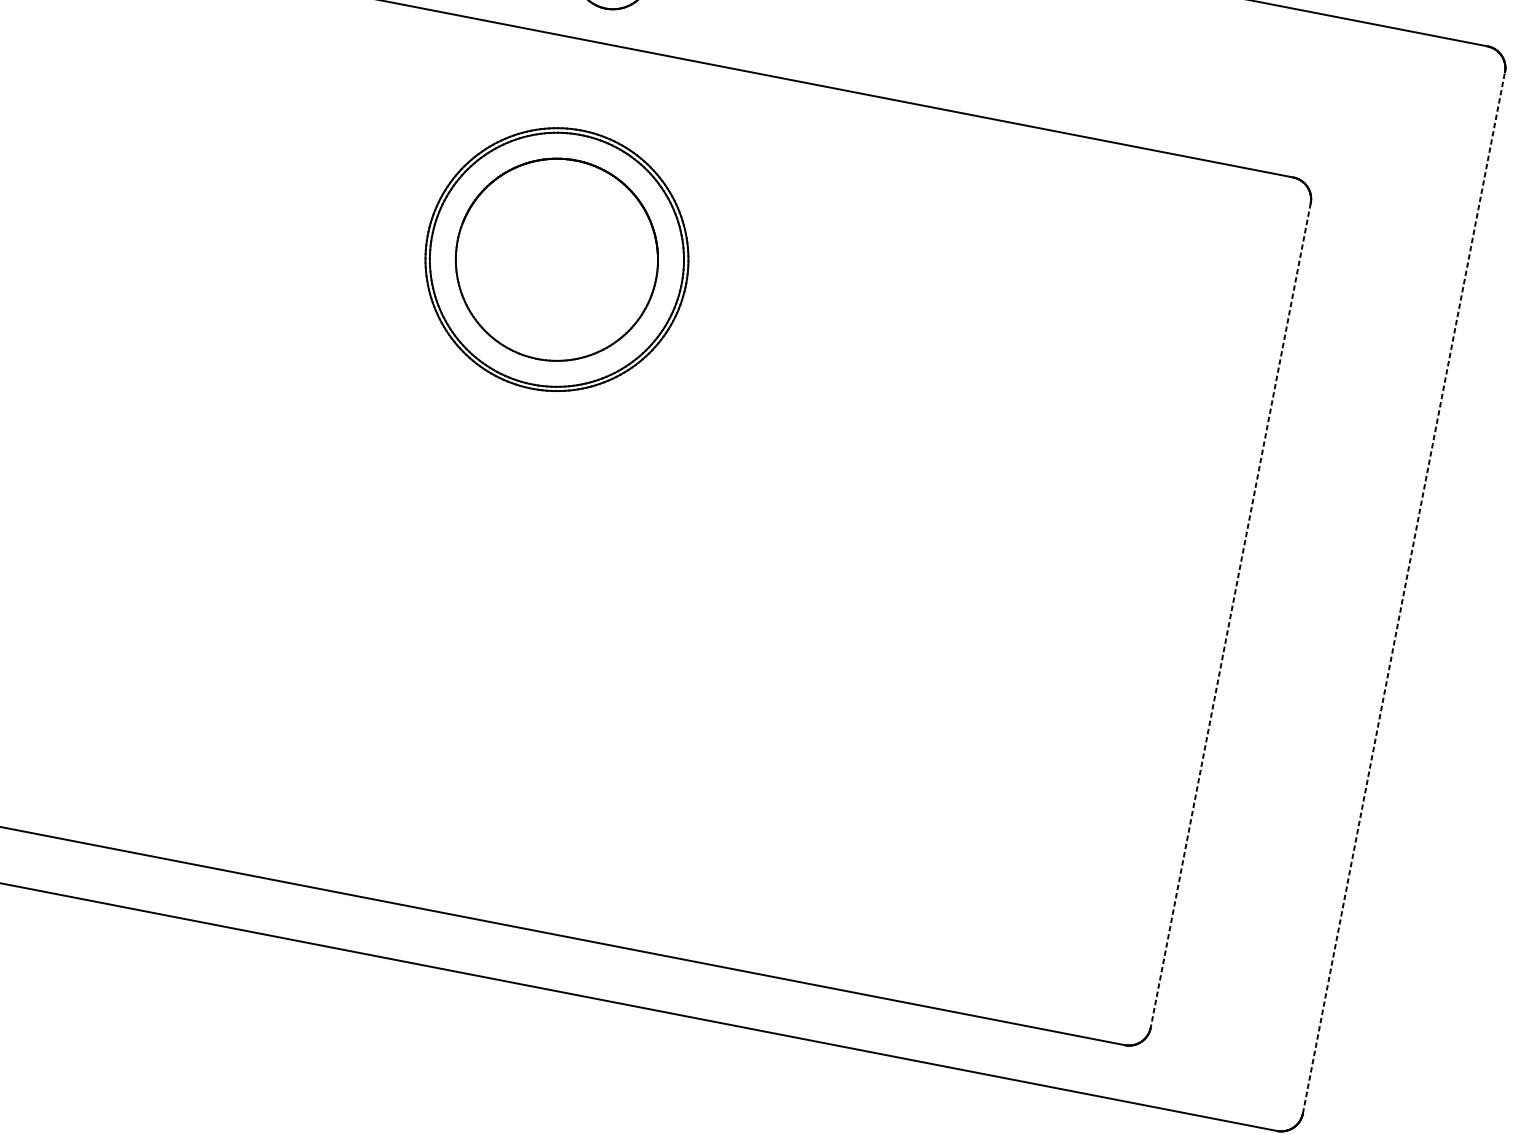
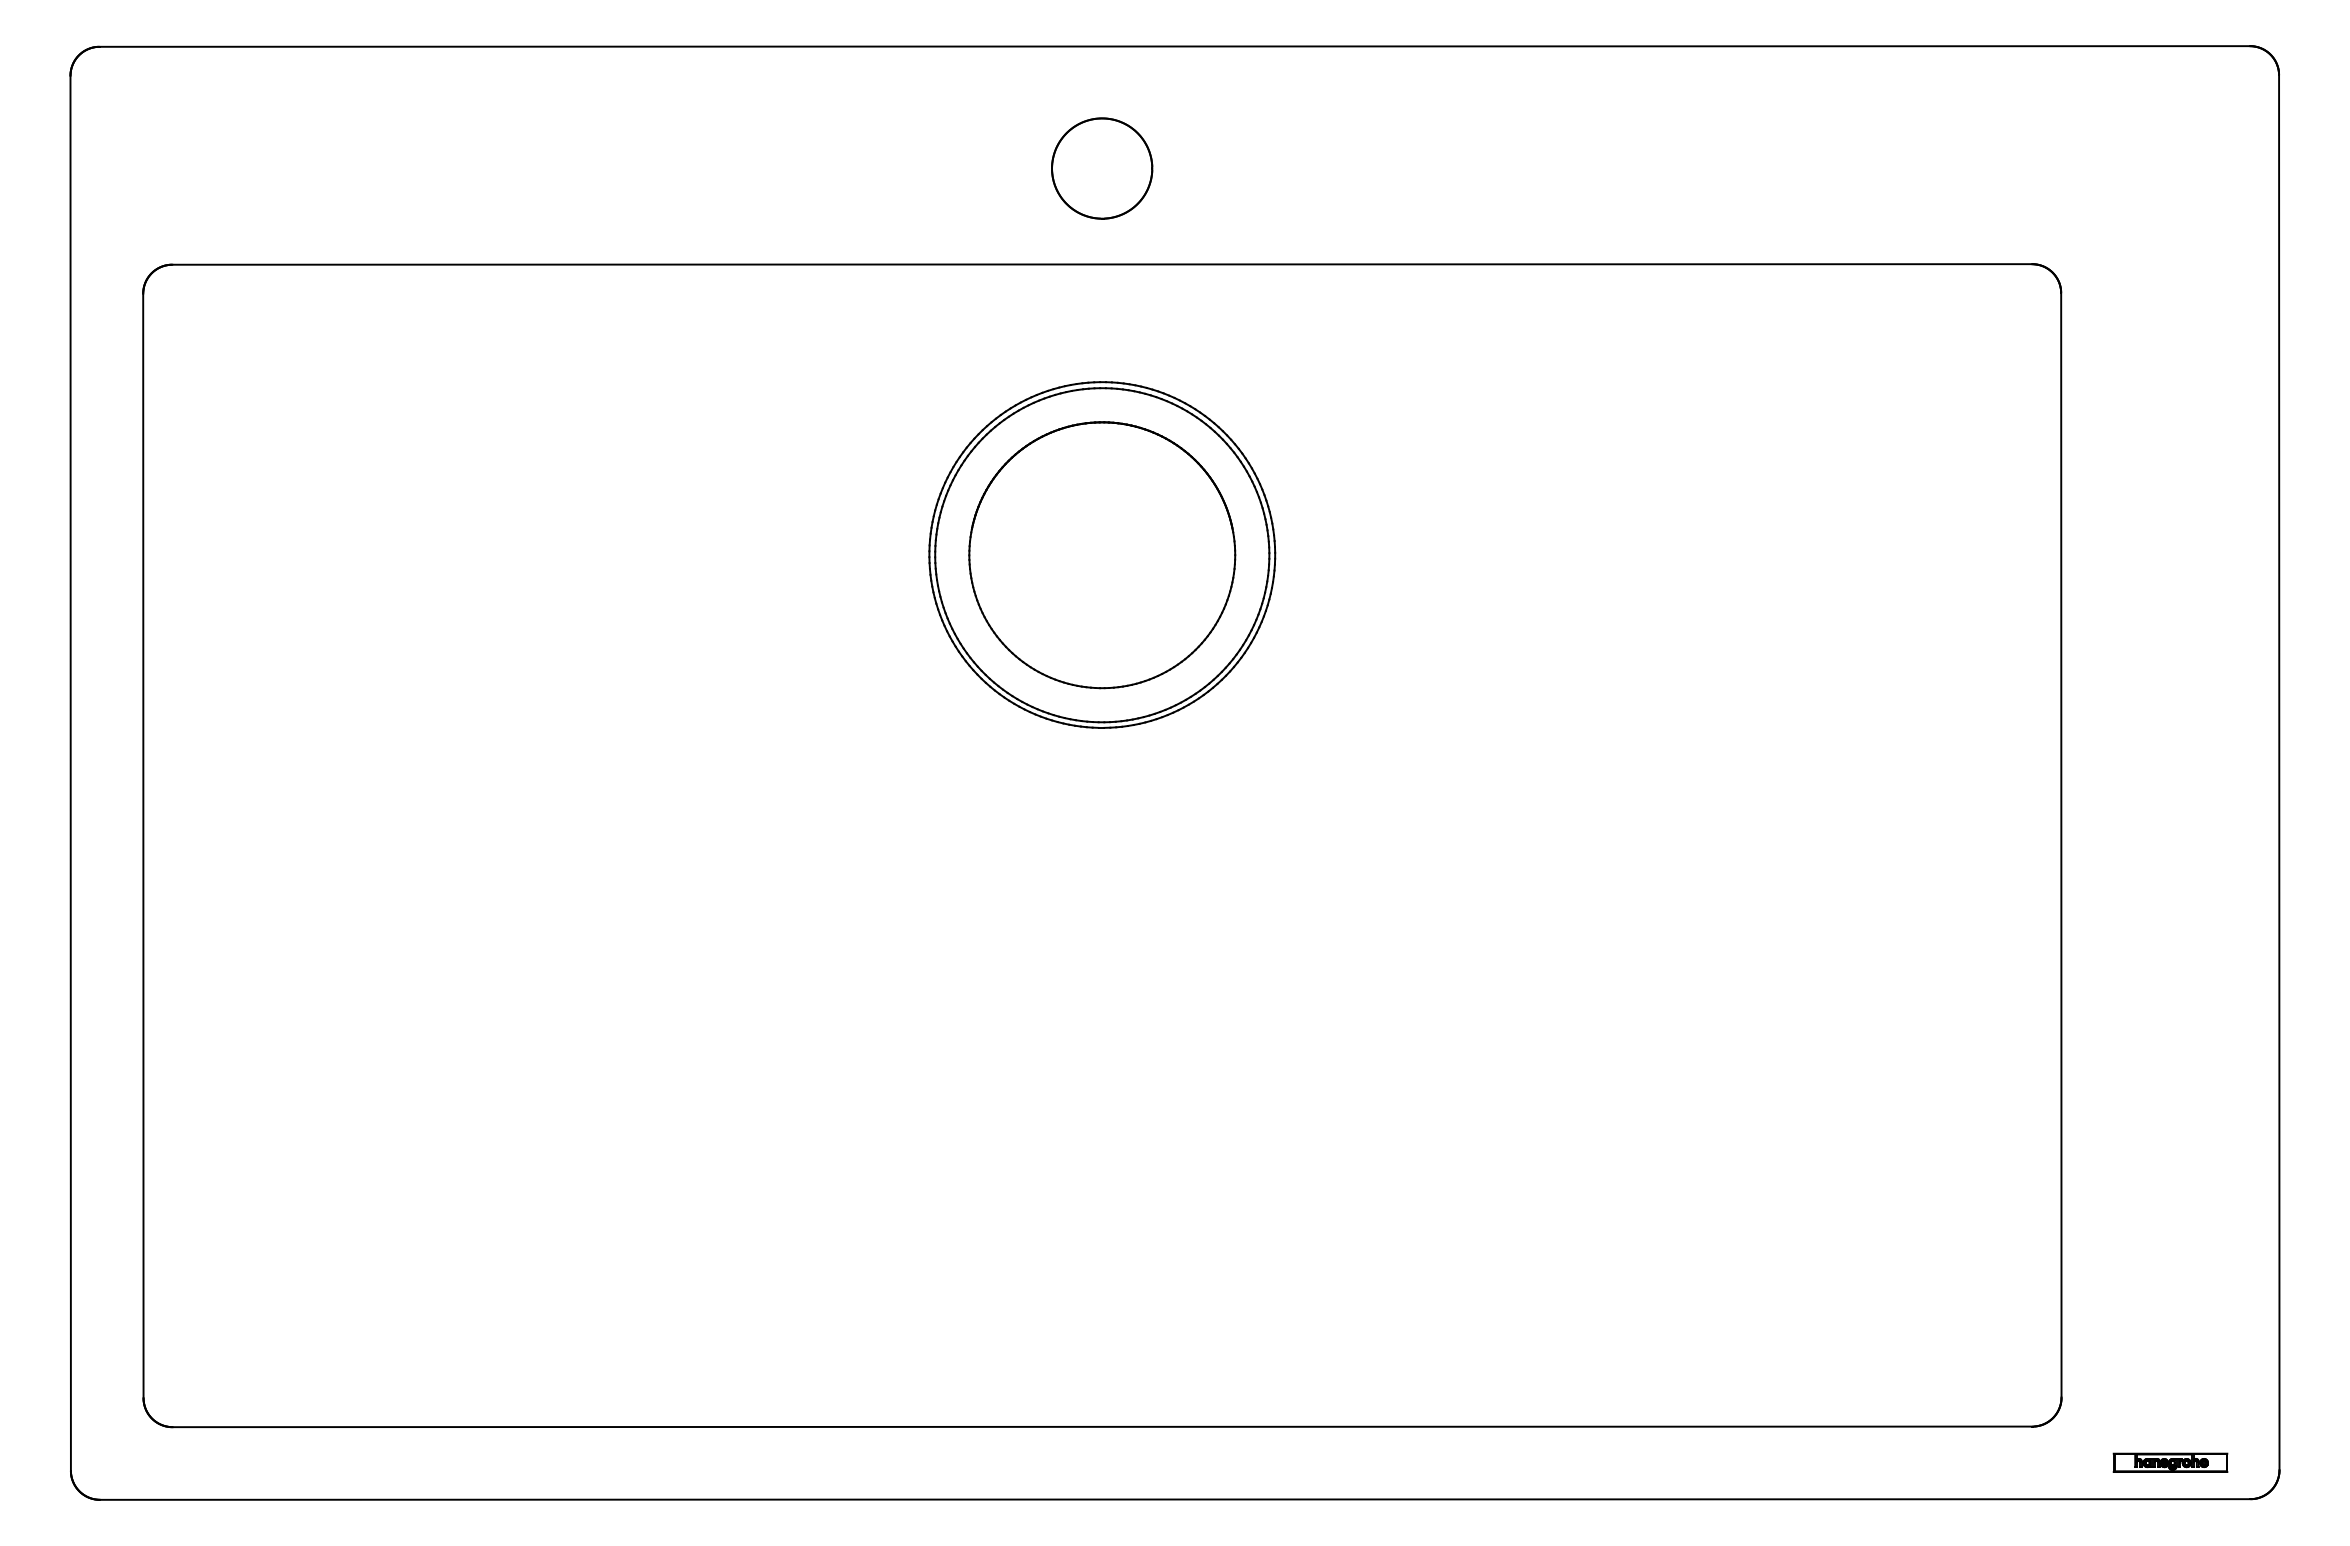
line: (1404, 592) -> (2279, 772), dashed -> solid
line: (1230, 615) -> (2061, 845), dashed -> solid
part: (1222, 1092) -> (2170, 1462), added

